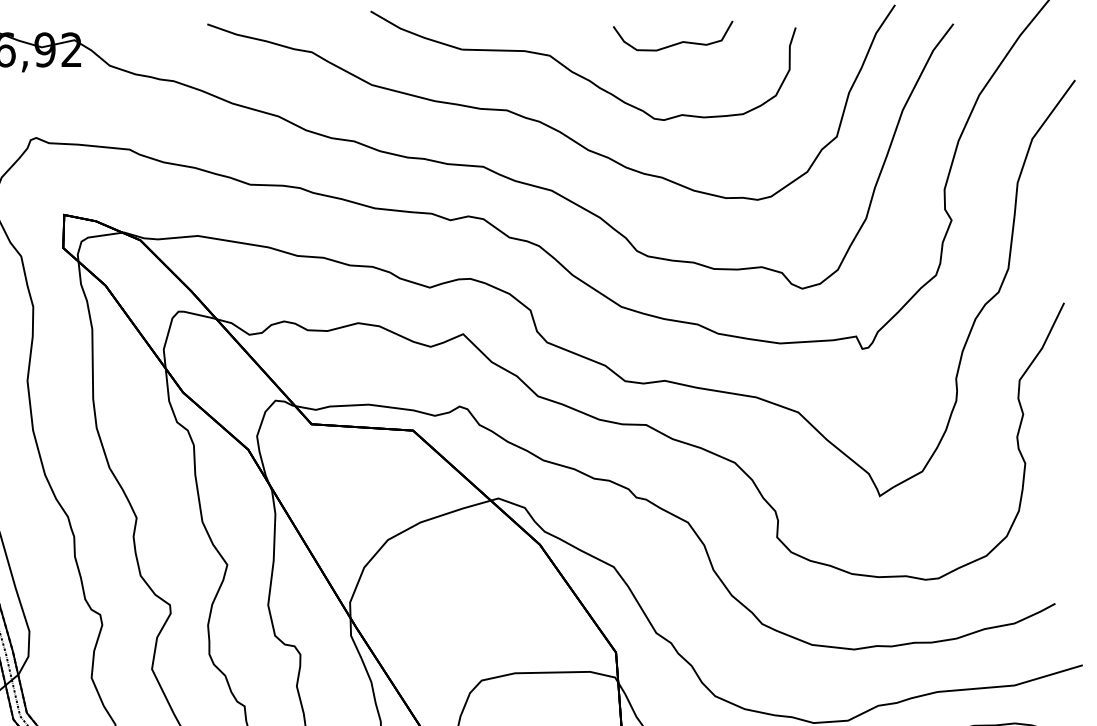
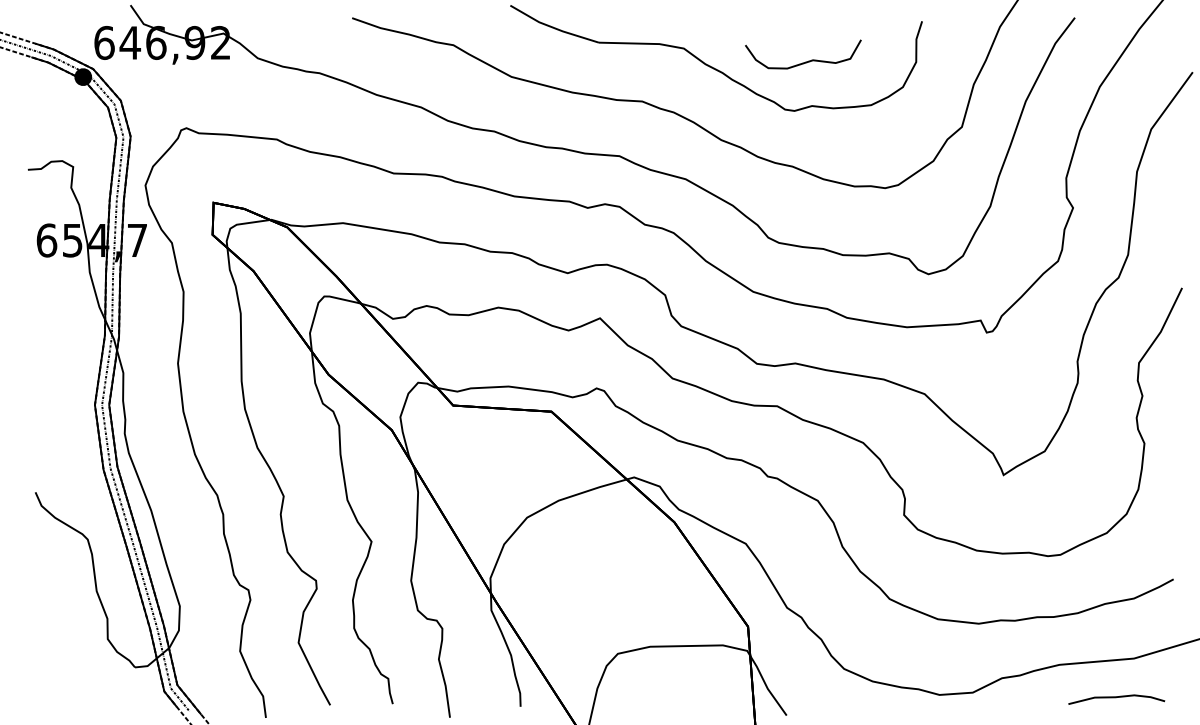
curve: (675, 43) -> (805, 61), moved

